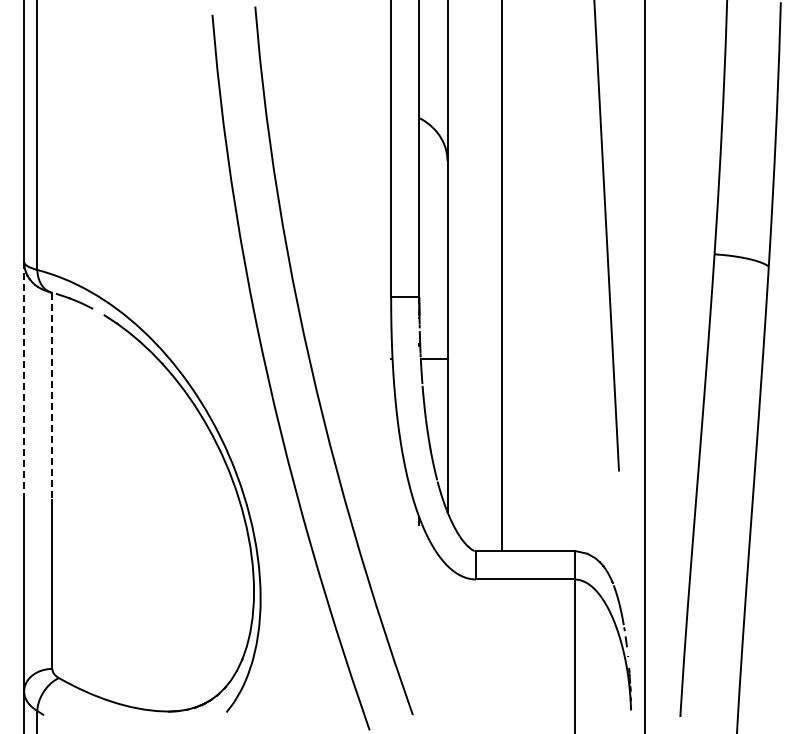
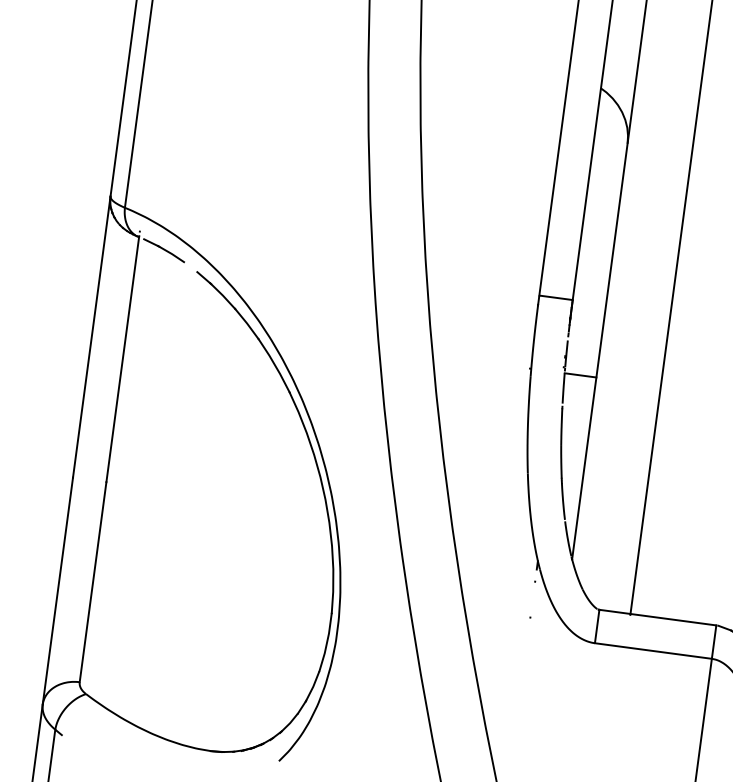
line: (24, 380) -> (92, 336), dashed -> solid
line: (52, 396) -> (122, 359), dashed -> solid

